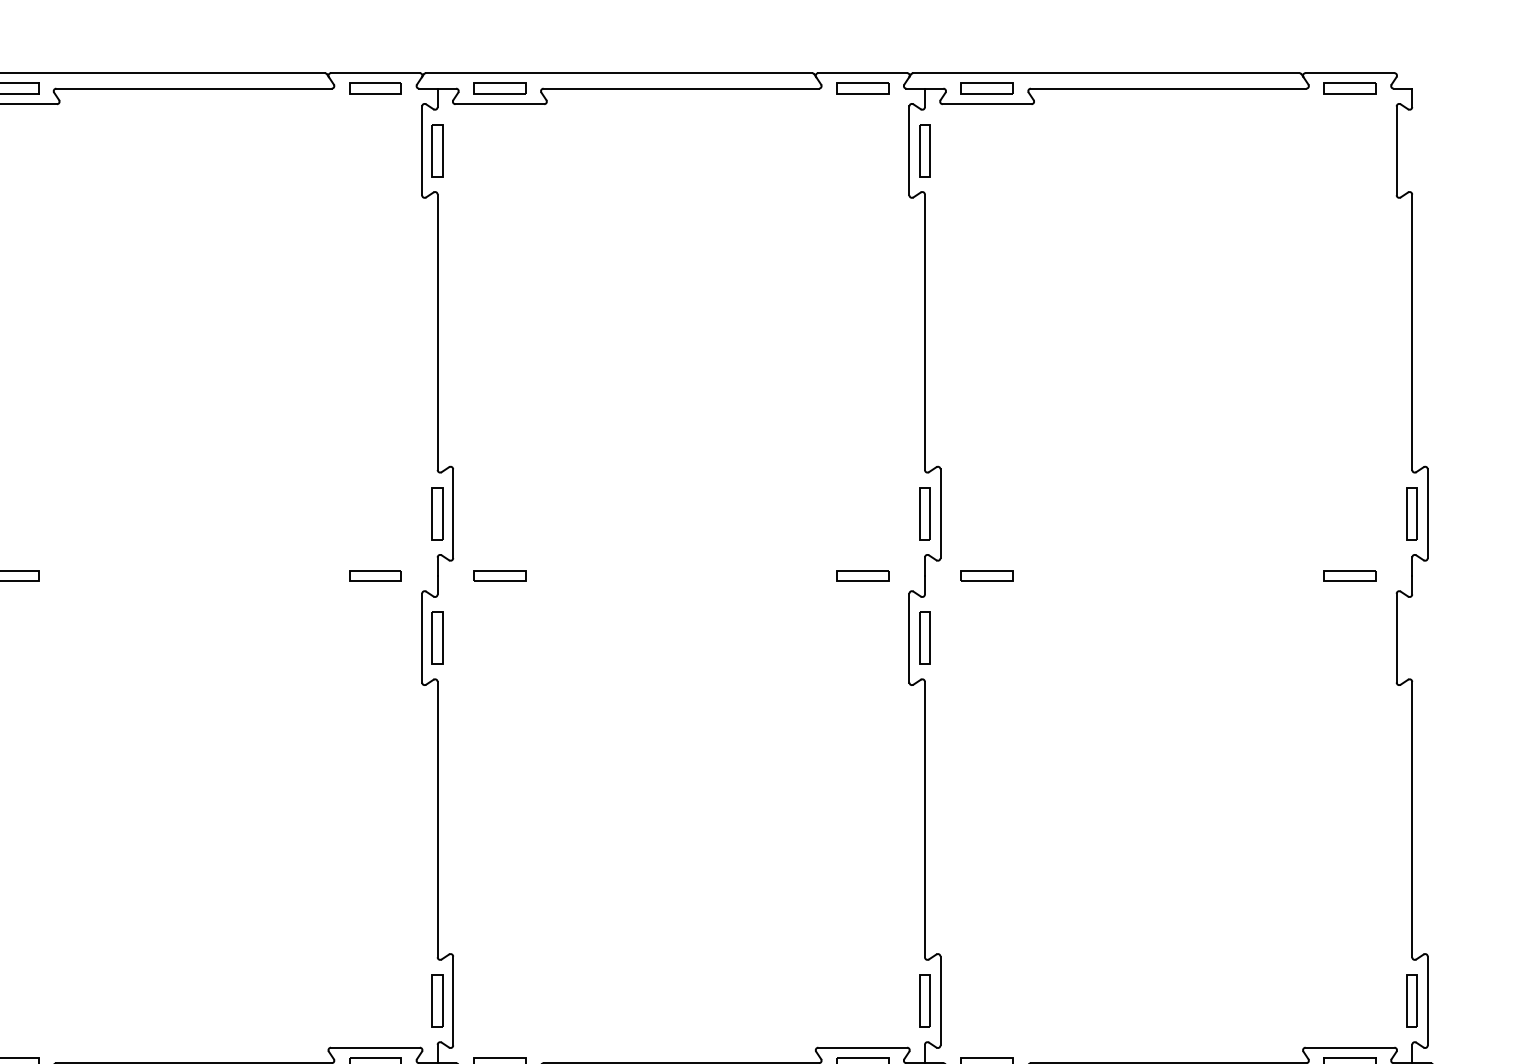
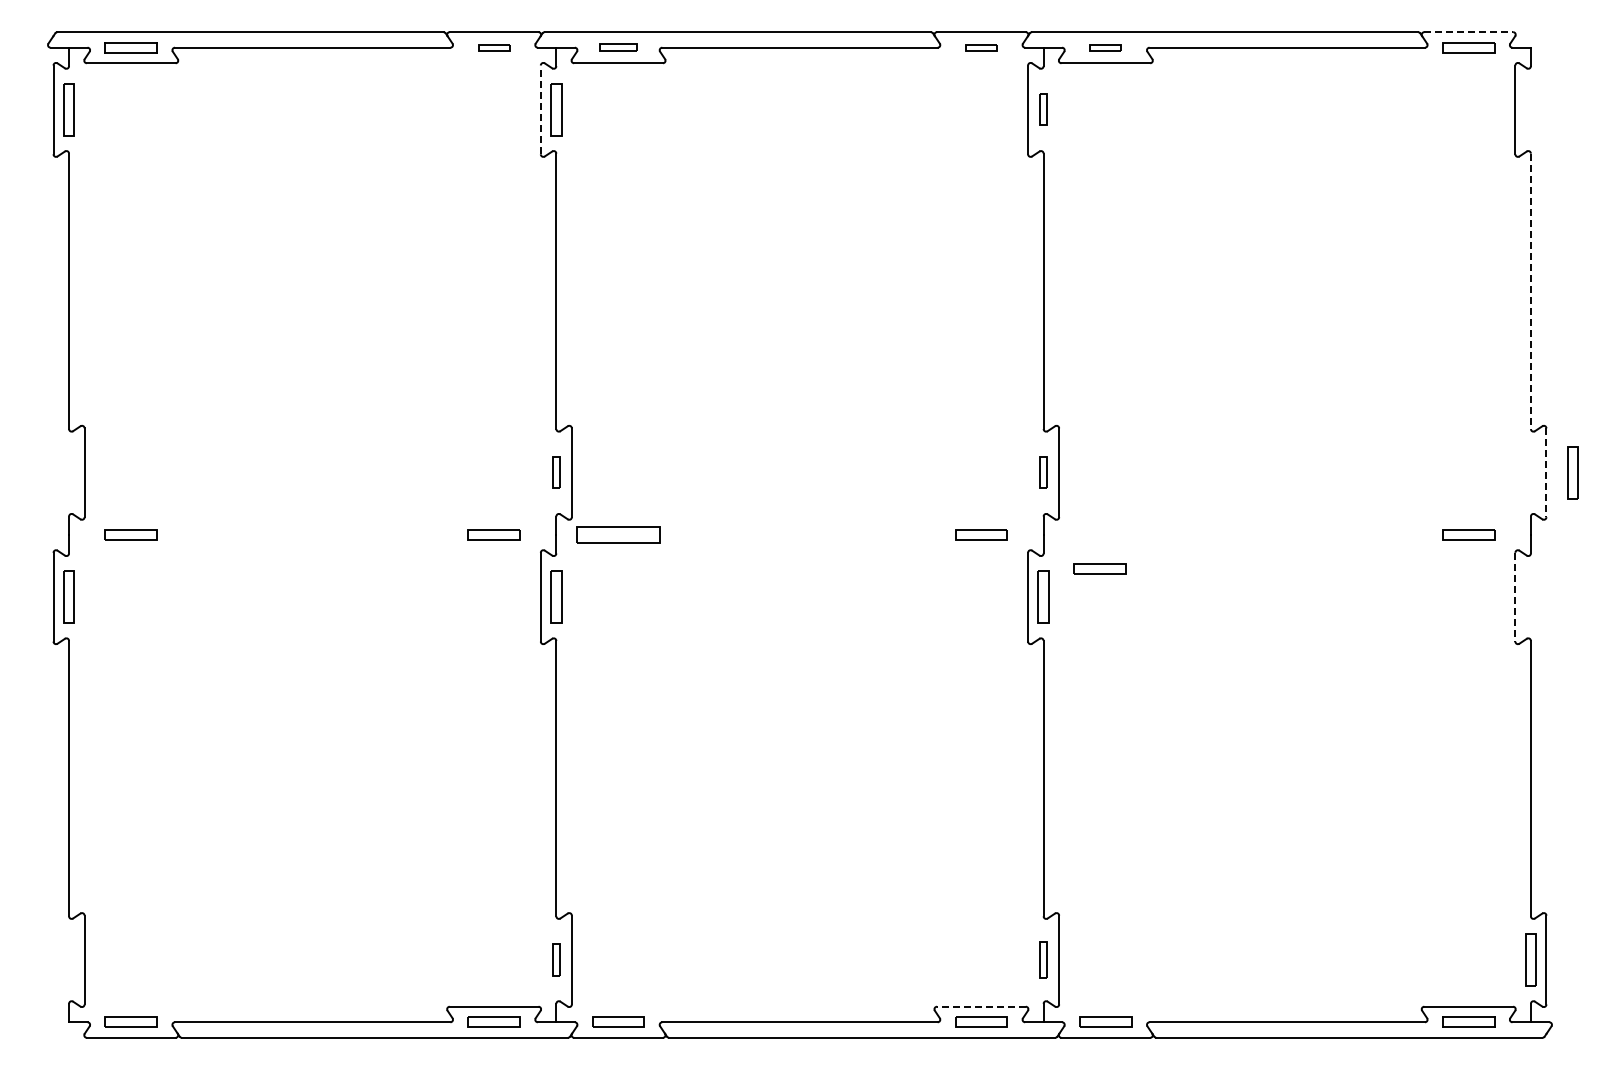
line: (1350, 73) -> (1469, 32), solid -> dashed
part: (374, 88) -> (493, 47), size x0.6
part: (499, 88) -> (618, 47), size x0.7
part: (862, 88) -> (981, 47), size x0.6
part: (986, 88) -> (1105, 47), size x0.6
line: (421, 150) -> (540, 109), solid -> dashed
part: (924, 150) -> (1043, 109), size x0.6
line: (1411, 332) -> (1530, 291), solid -> dashed
part: (437, 513) -> (556, 472), size x0.6
part: (924, 513) -> (1043, 472), size x0.6
part: (1411, 513) -> (1572, 472), moved
line: (1427, 514) -> (1546, 473), solid -> dashed
part: (499, 575) -> (618, 534), size x1.6
part: (986, 575) -> (1099, 568), moved
line: (1396, 638) -> (1515, 597), solid -> dashed
part: (437, 1000) -> (556, 959), size x0.6
part: (924, 1000) -> (1043, 959), size x0.7
line: (861, 1047) -> (980, 1006), solid -> dashed

